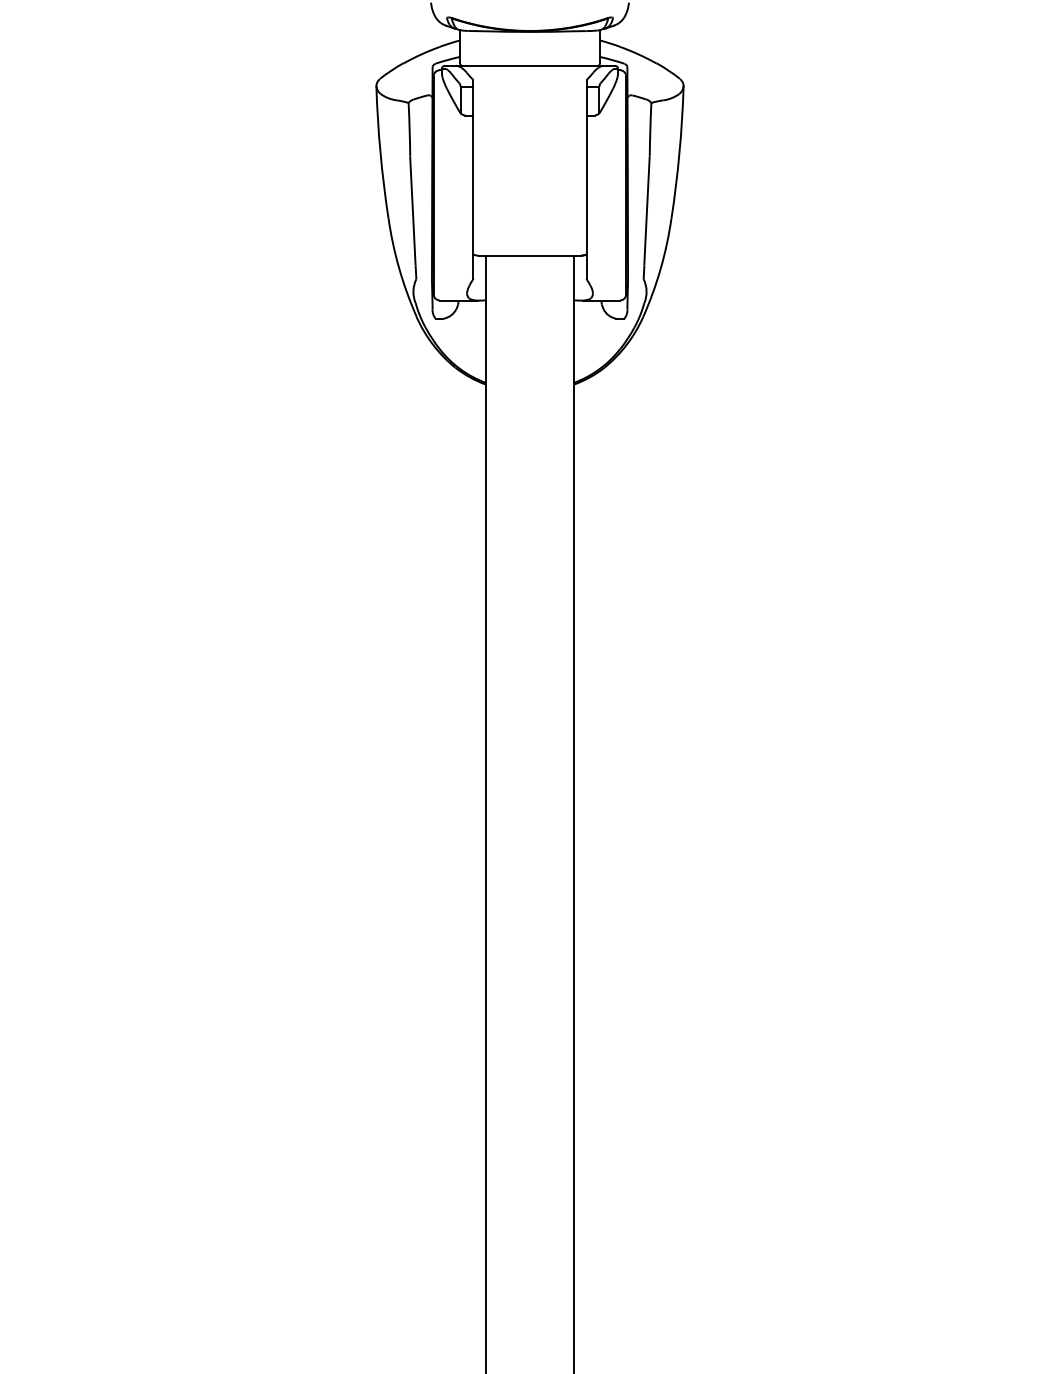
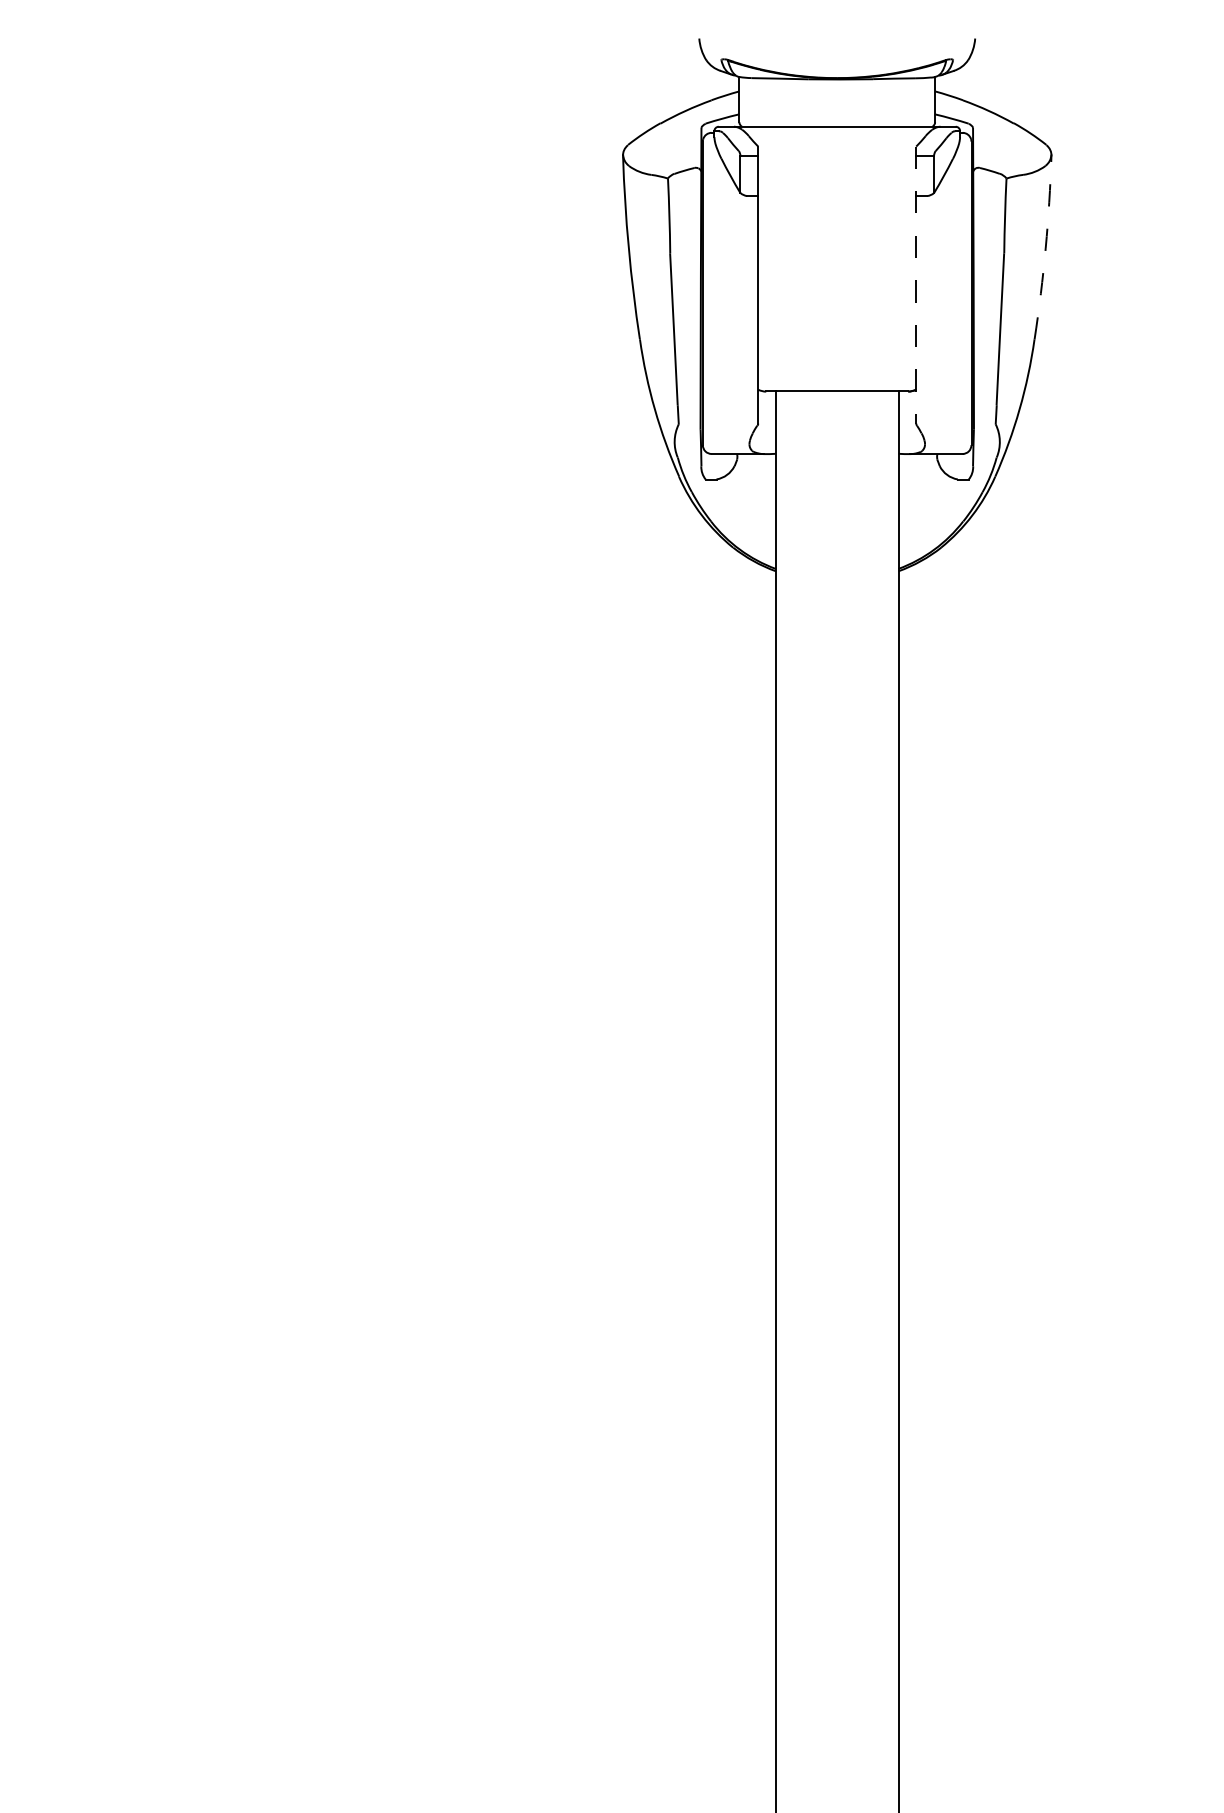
arc: (679, 152) -> (1045, 247), solid -> dashed
line: (586, 179) -> (916, 285), solid -> dashed

